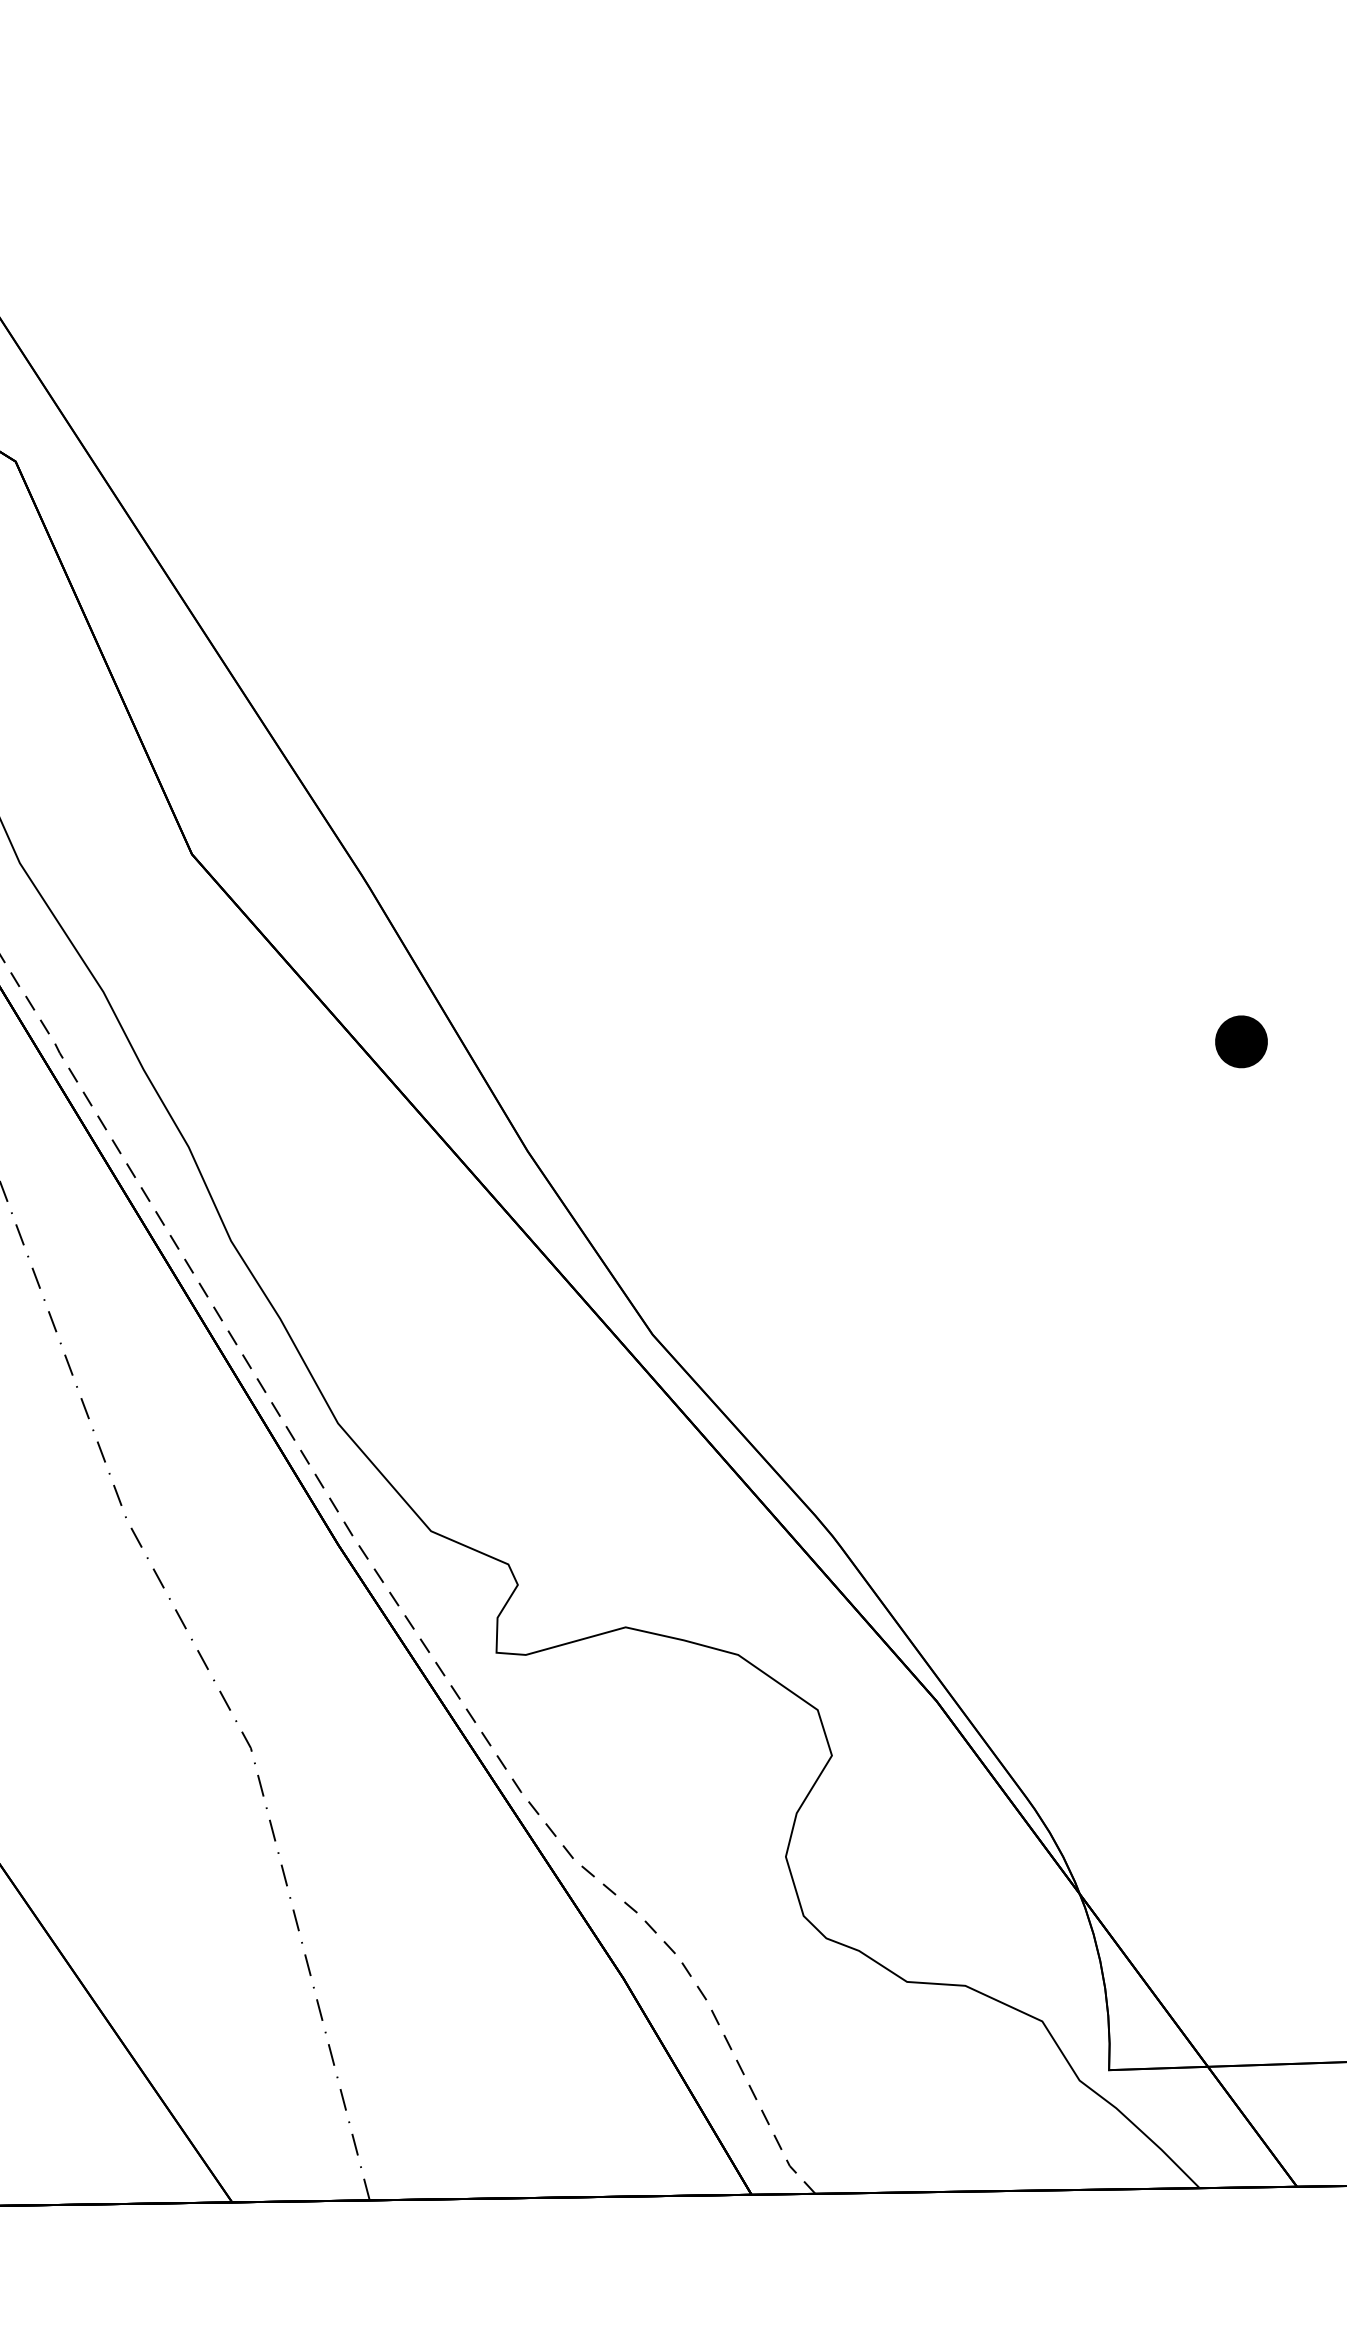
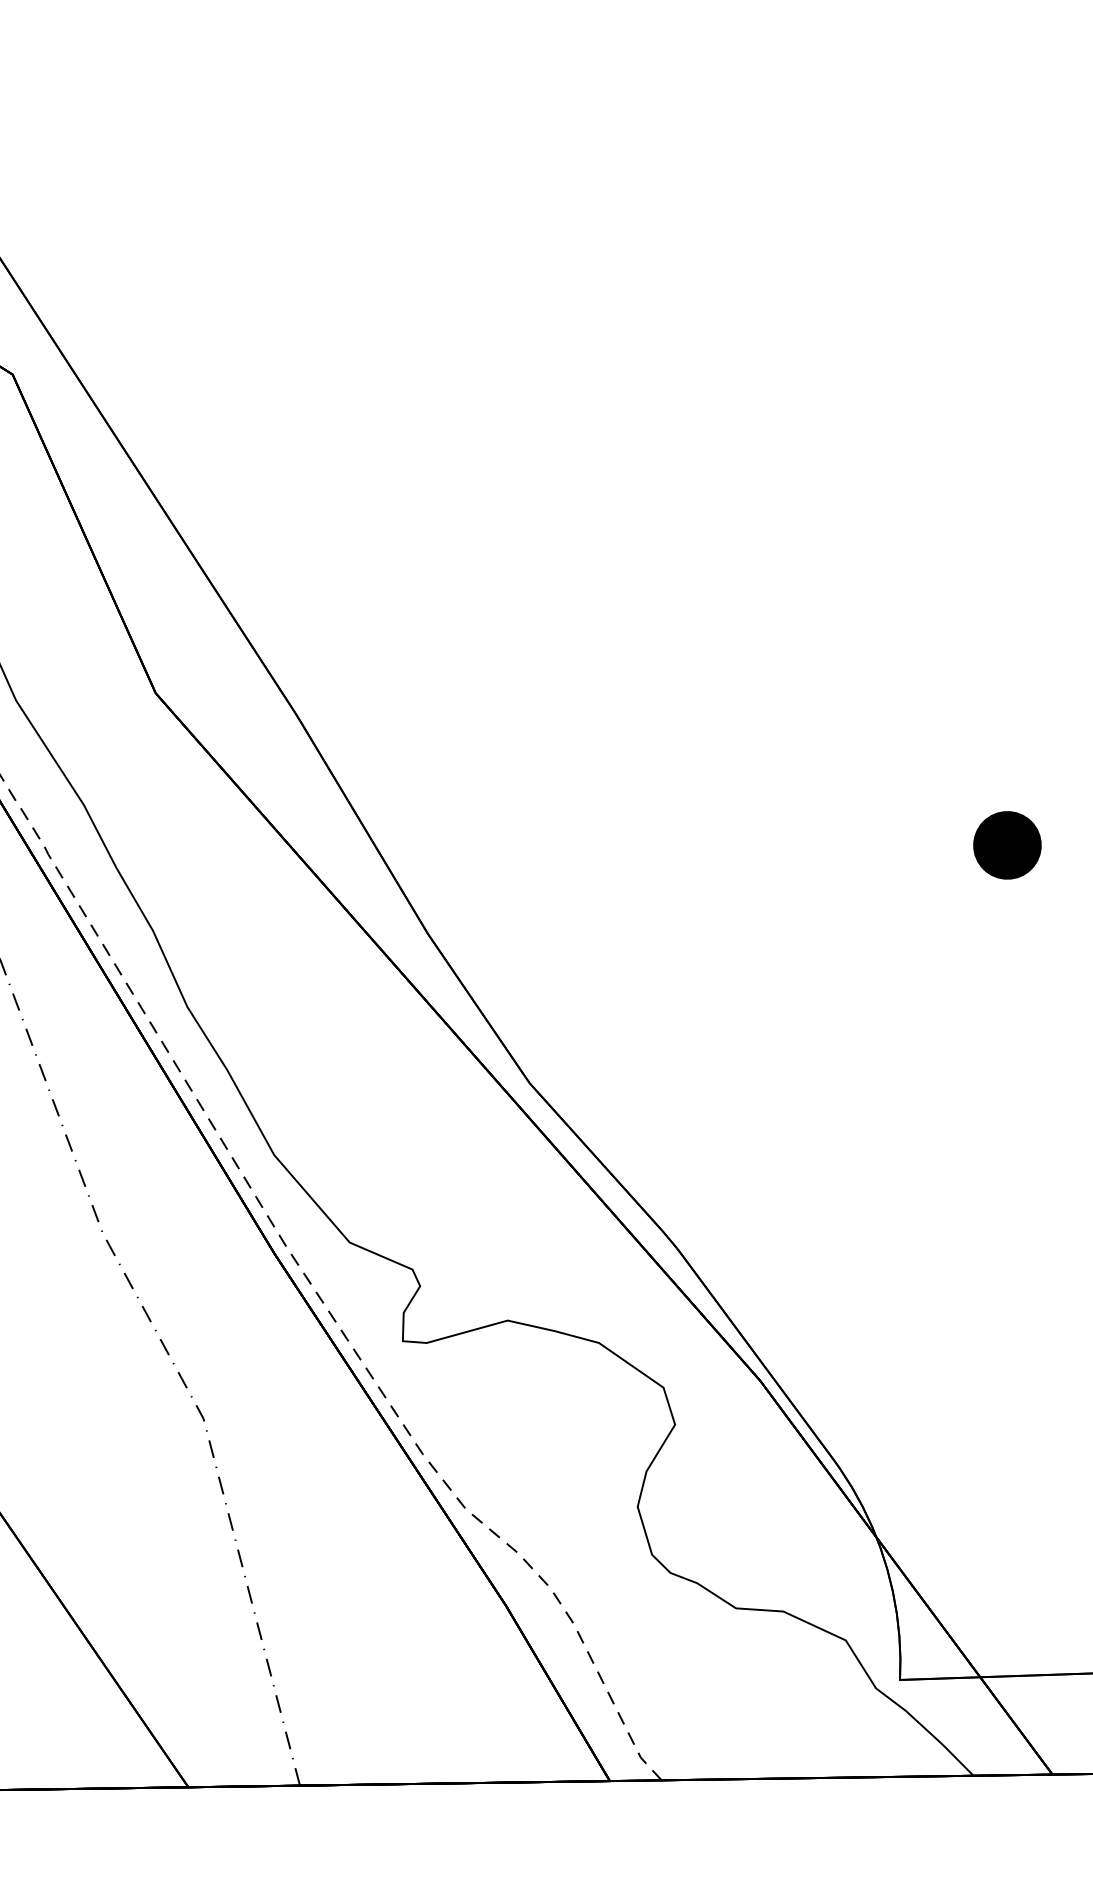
part: (1241, 1041) -> (1007, 845), size x1.6

